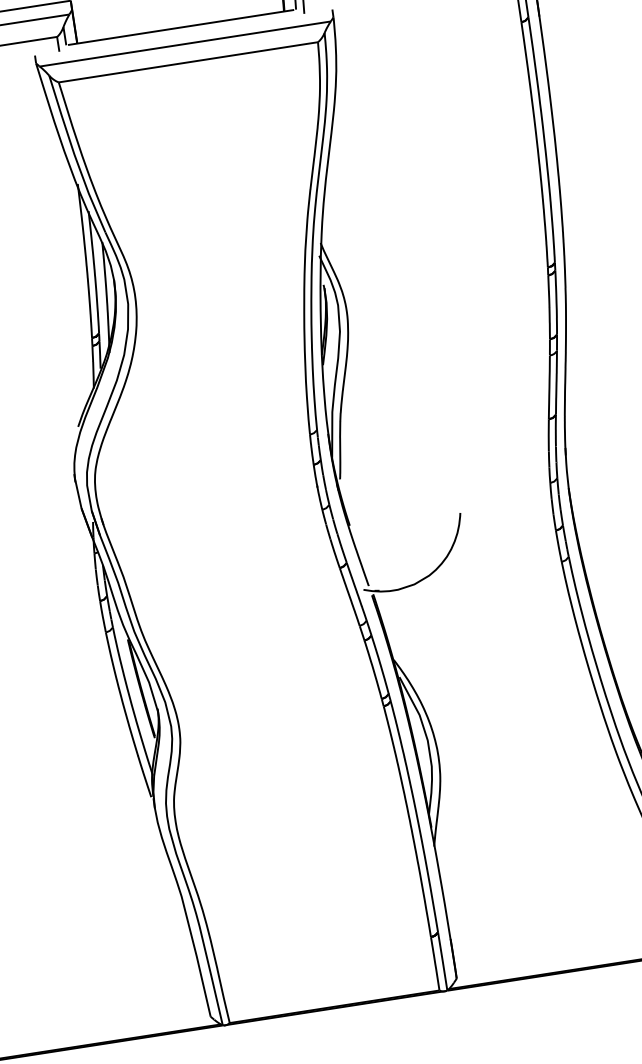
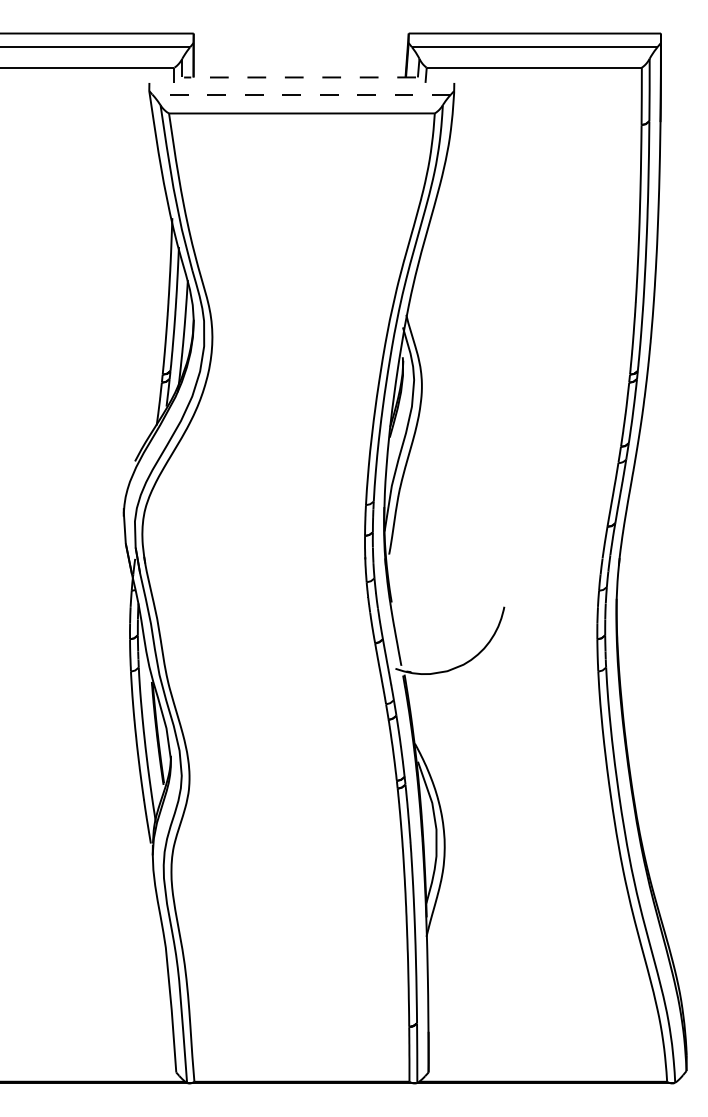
line: (181, 27) -> (300, 77), solid -> dashed
line: (185, 43) -> (301, 94), solid -> dashed

